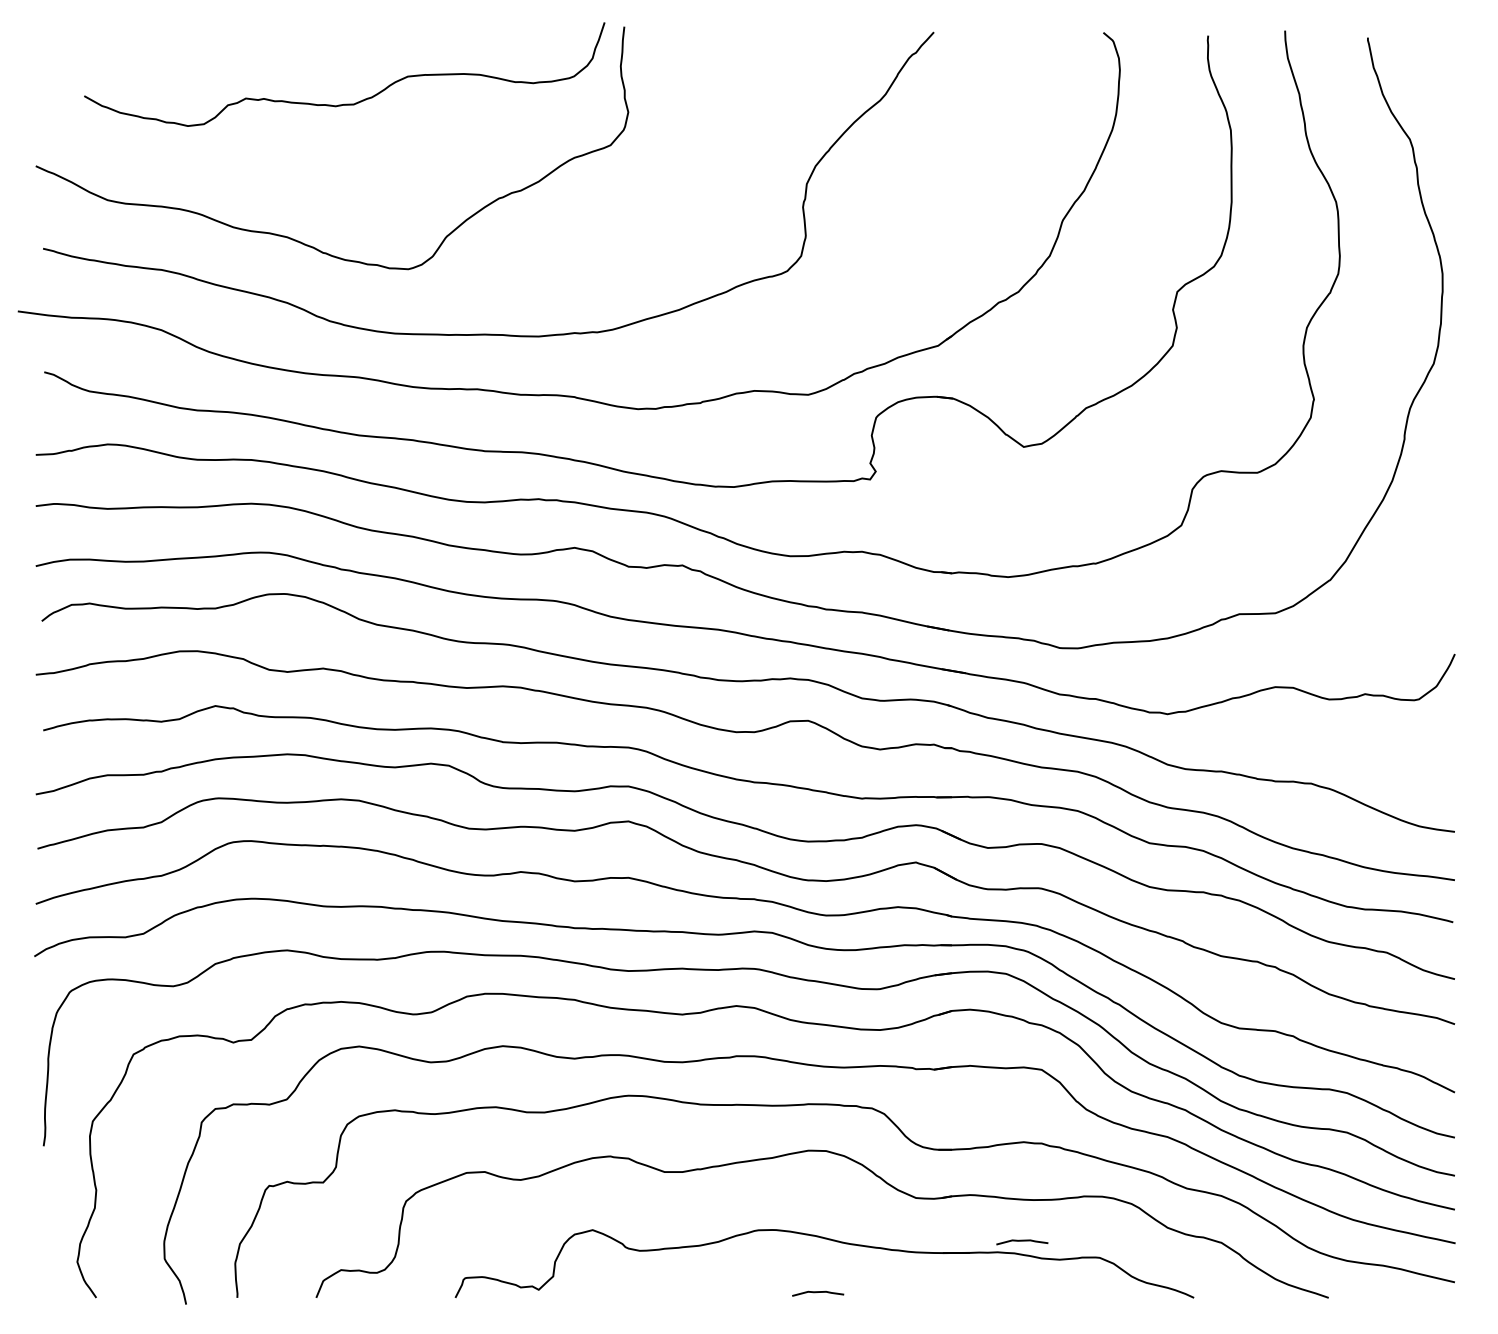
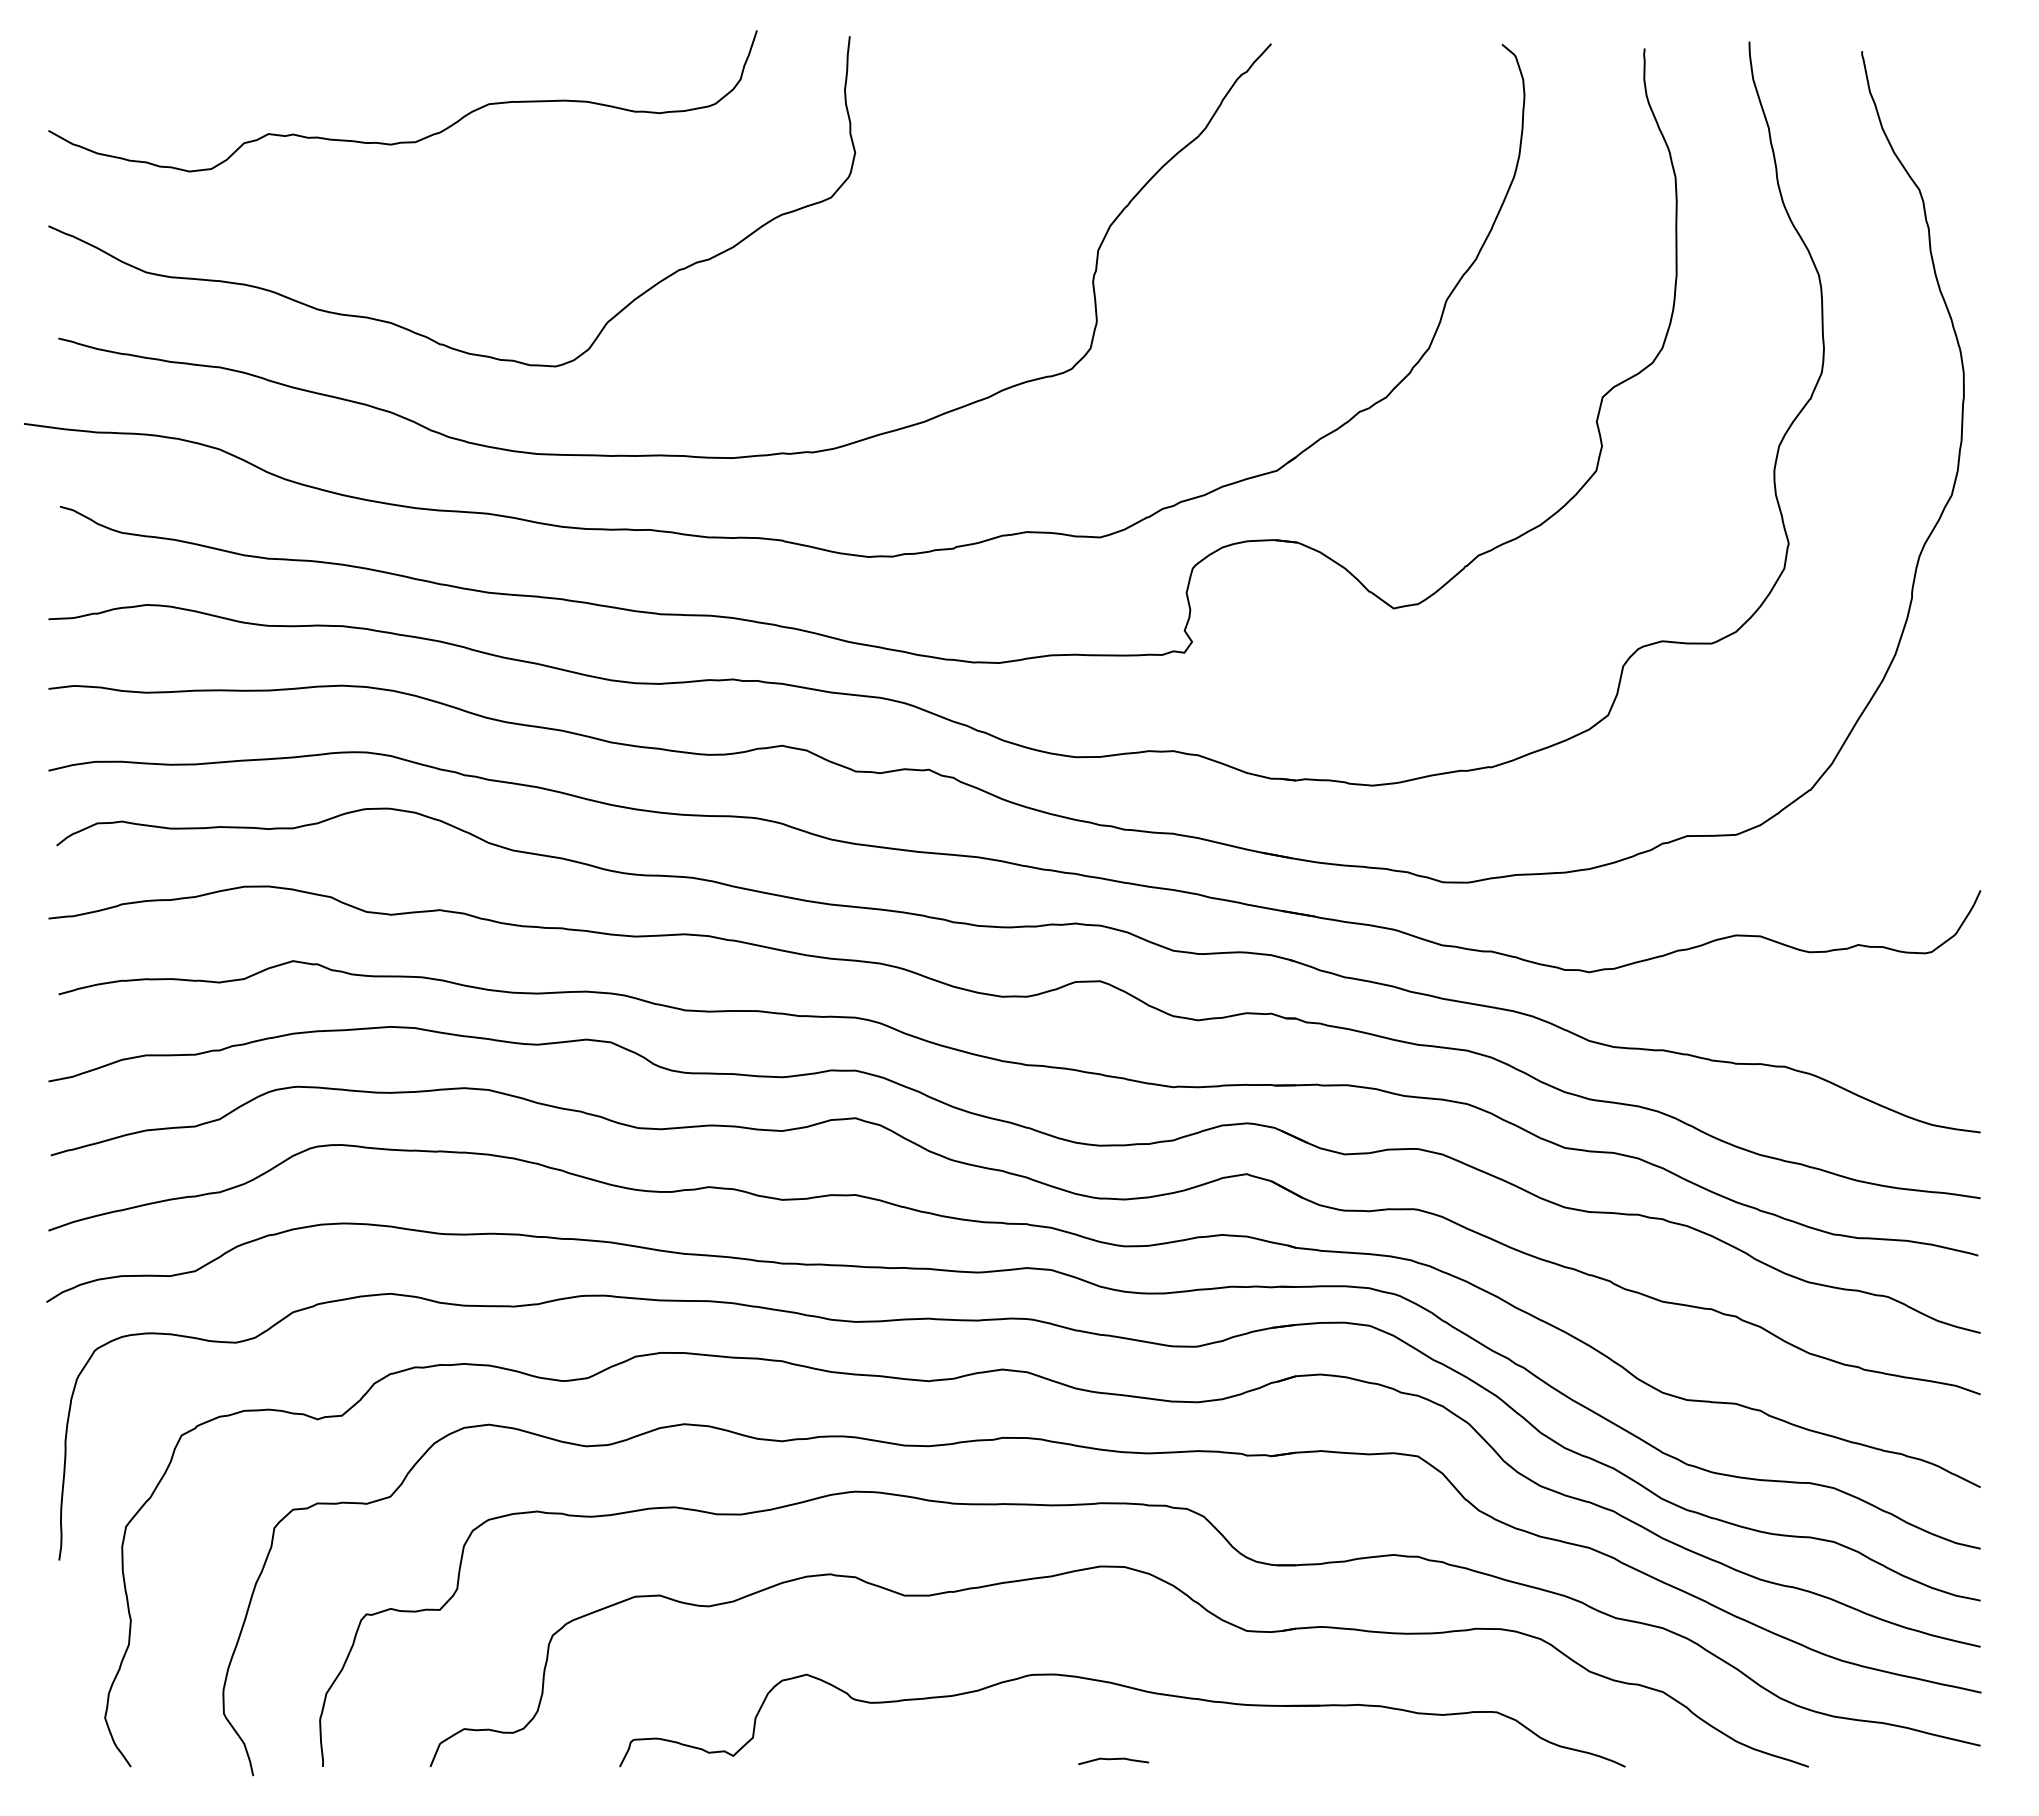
curve: (344, 104) -> (402, 141), moved
curve: (1022, 1241) -> (1391, 1689), removed

